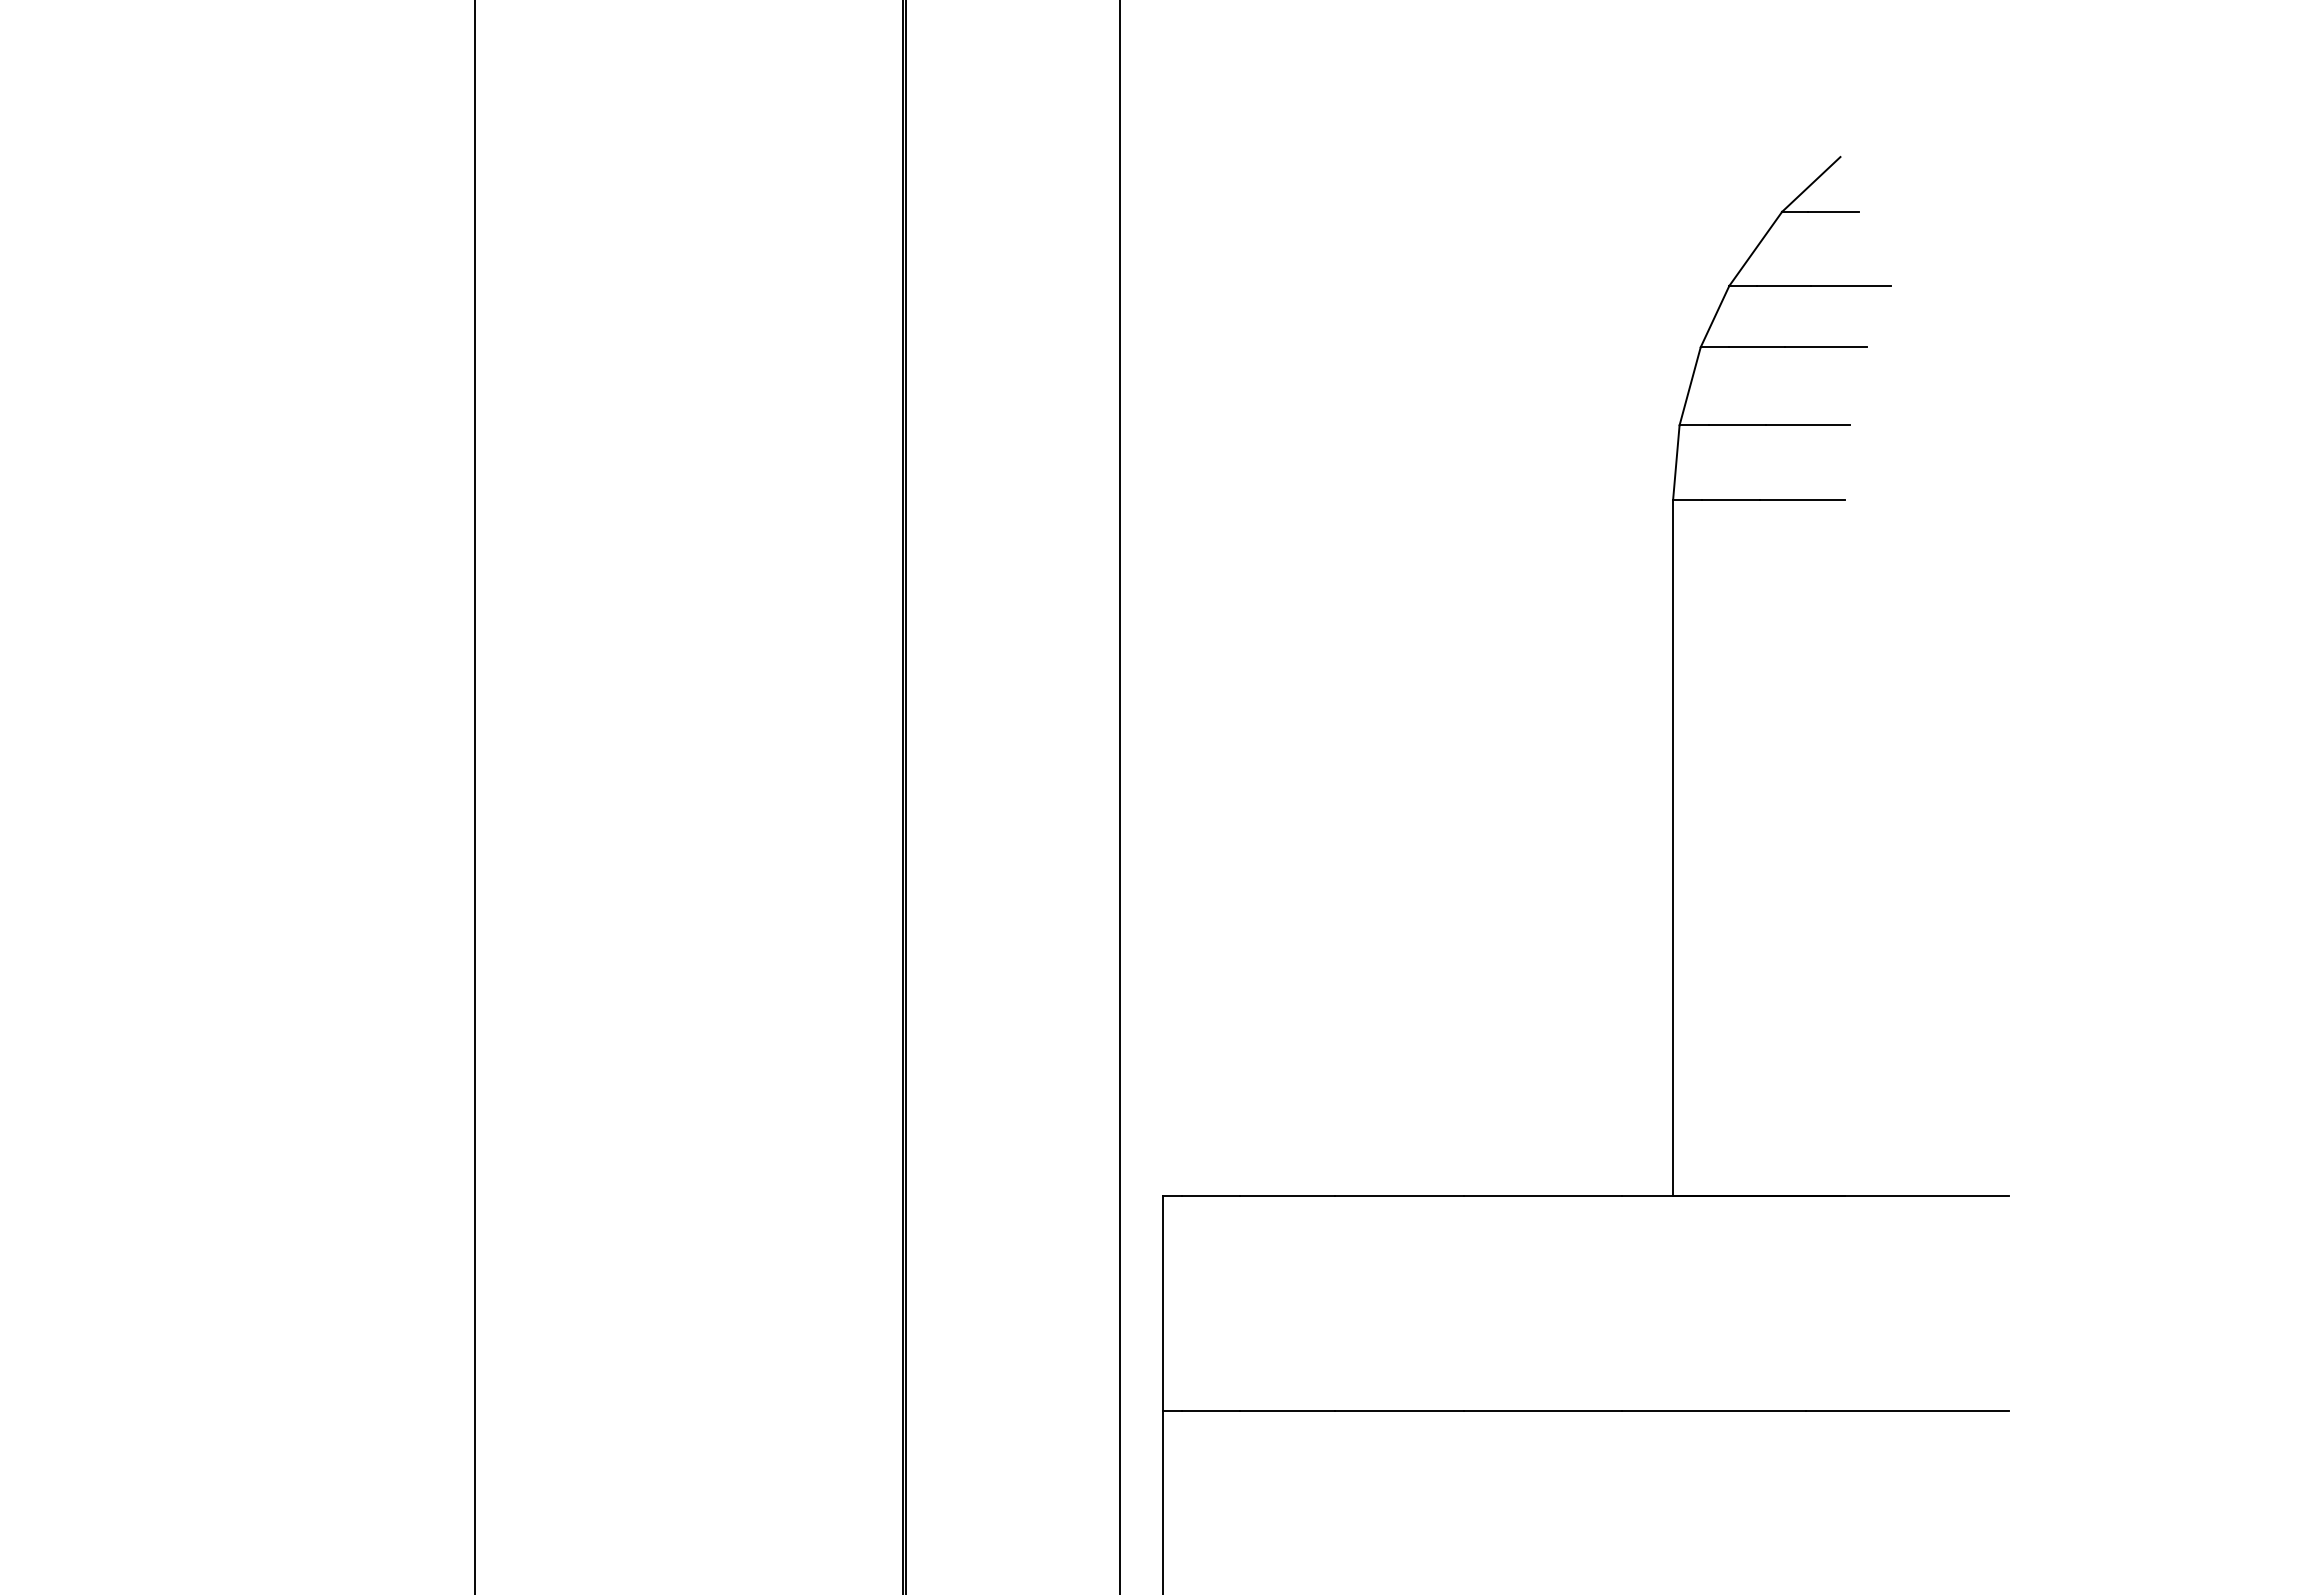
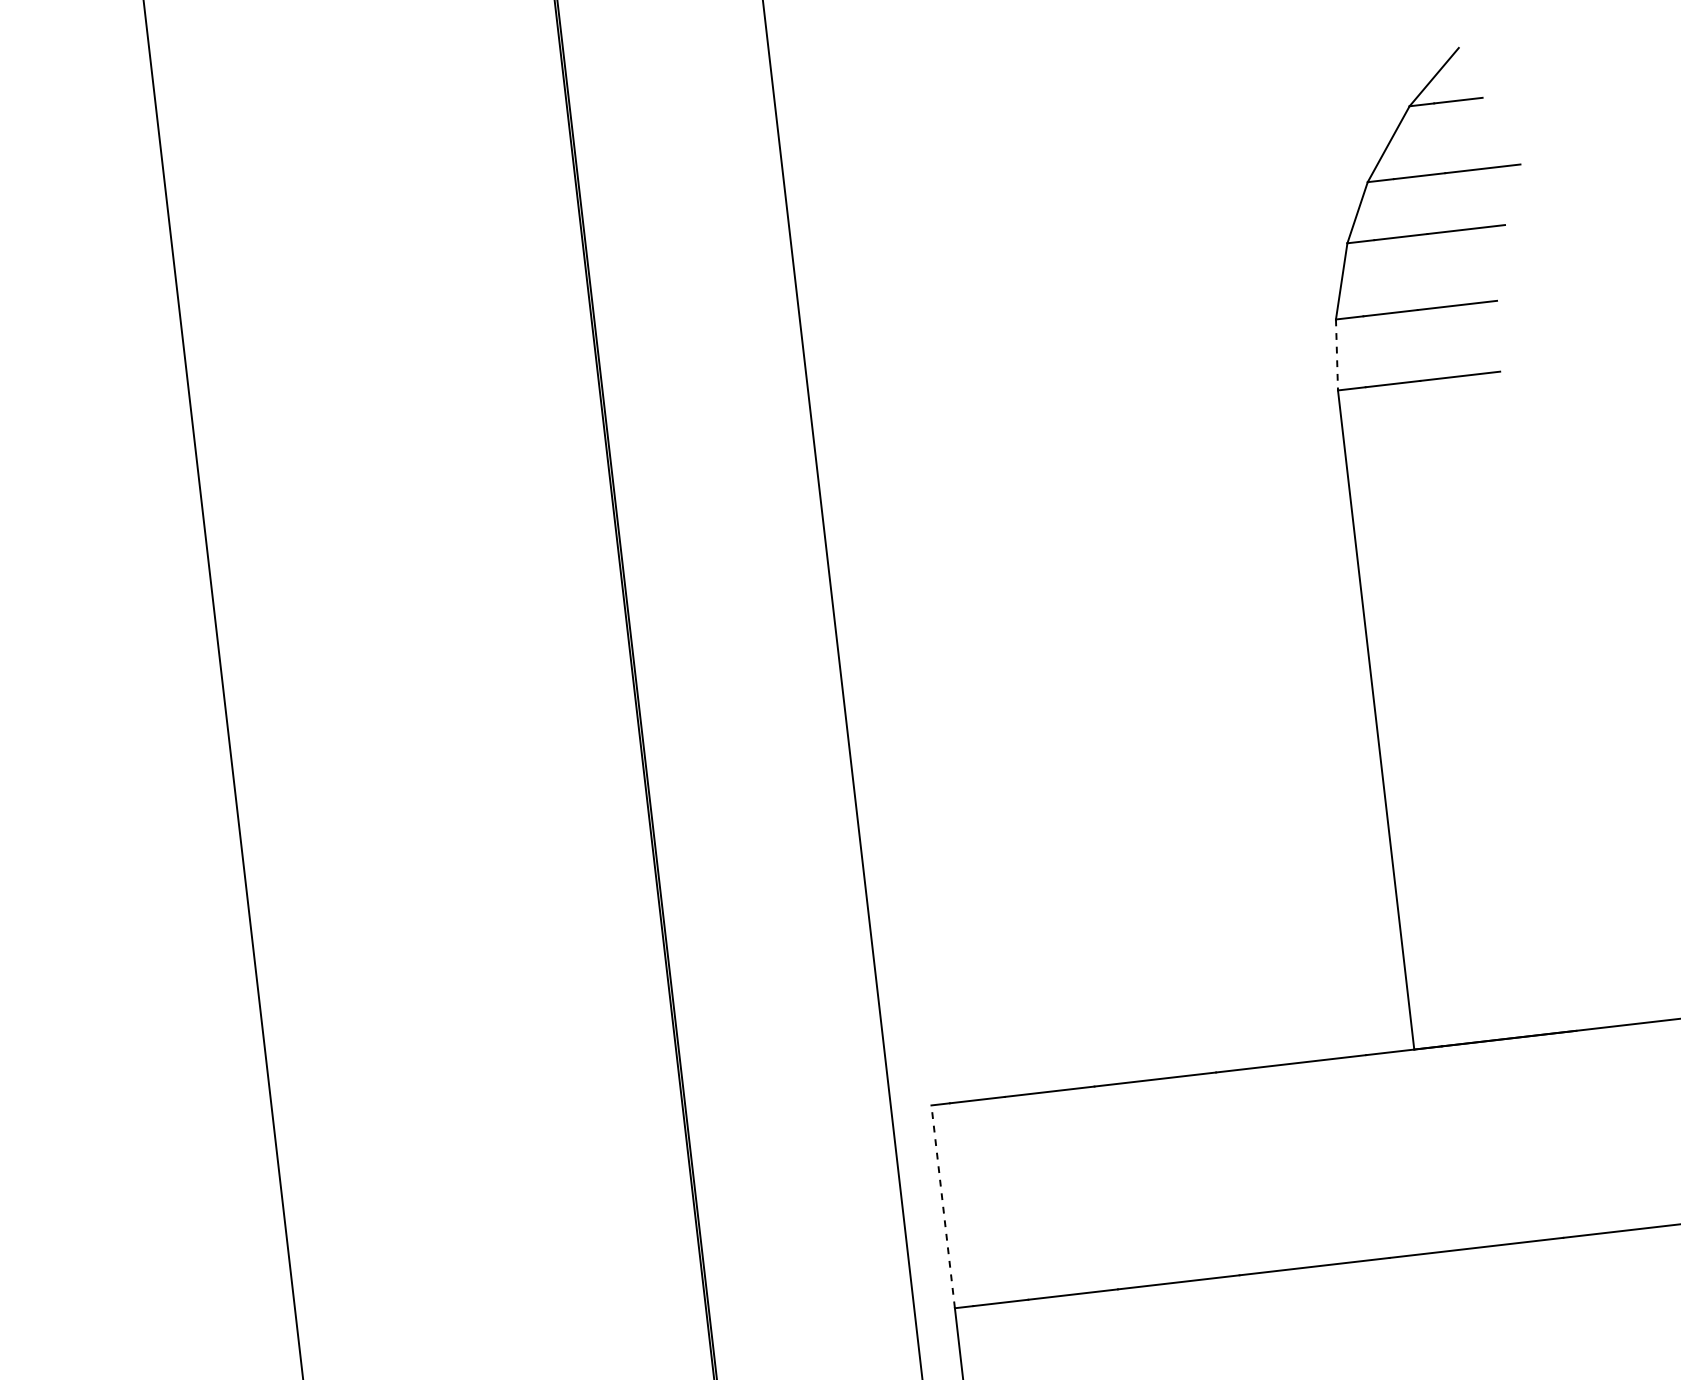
line: (1676, 462) -> (1337, 354), solid -> dashed
line: (1162, 1302) -> (942, 1206), solid -> dashed

